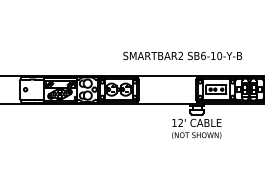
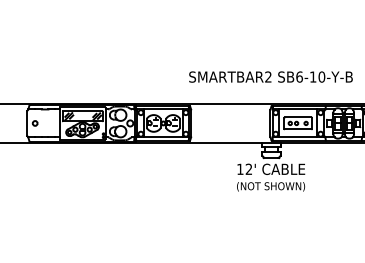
text: (182, 55) -> (270, 76), moved

